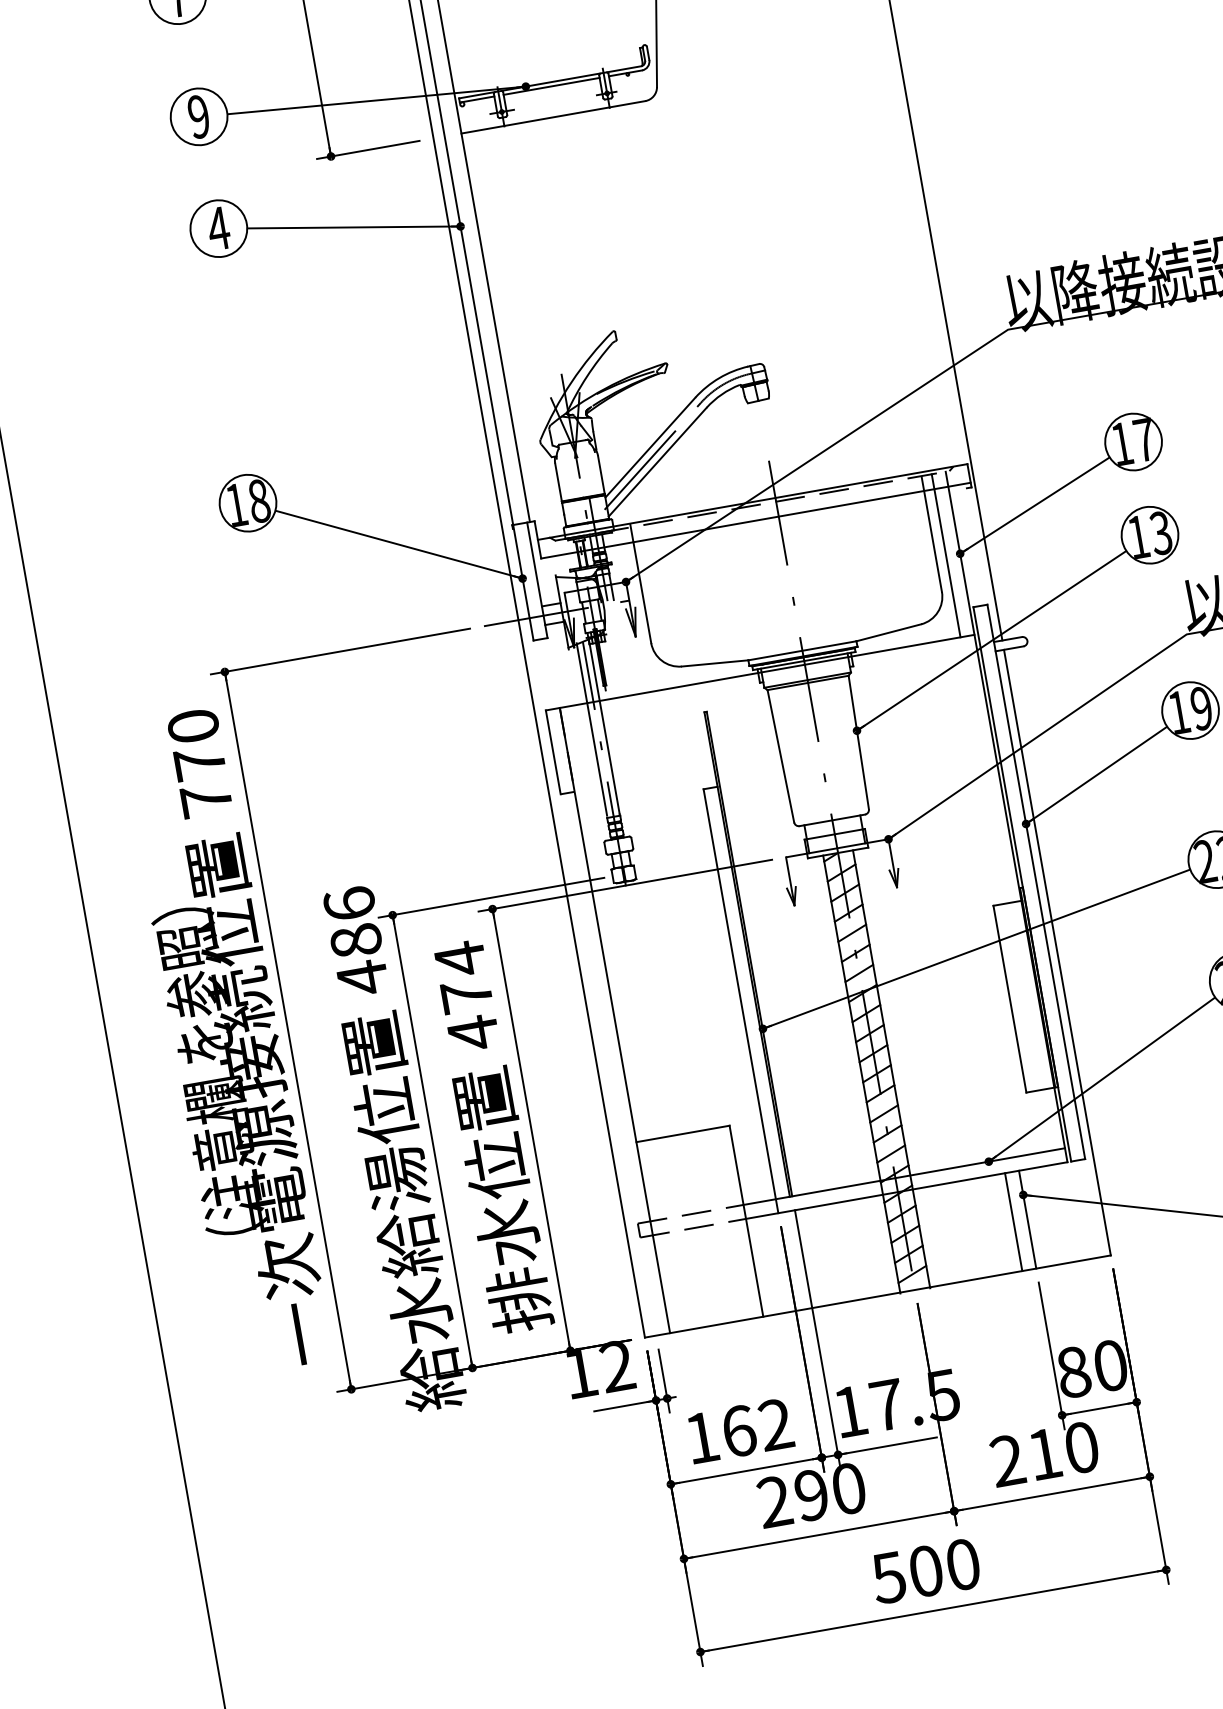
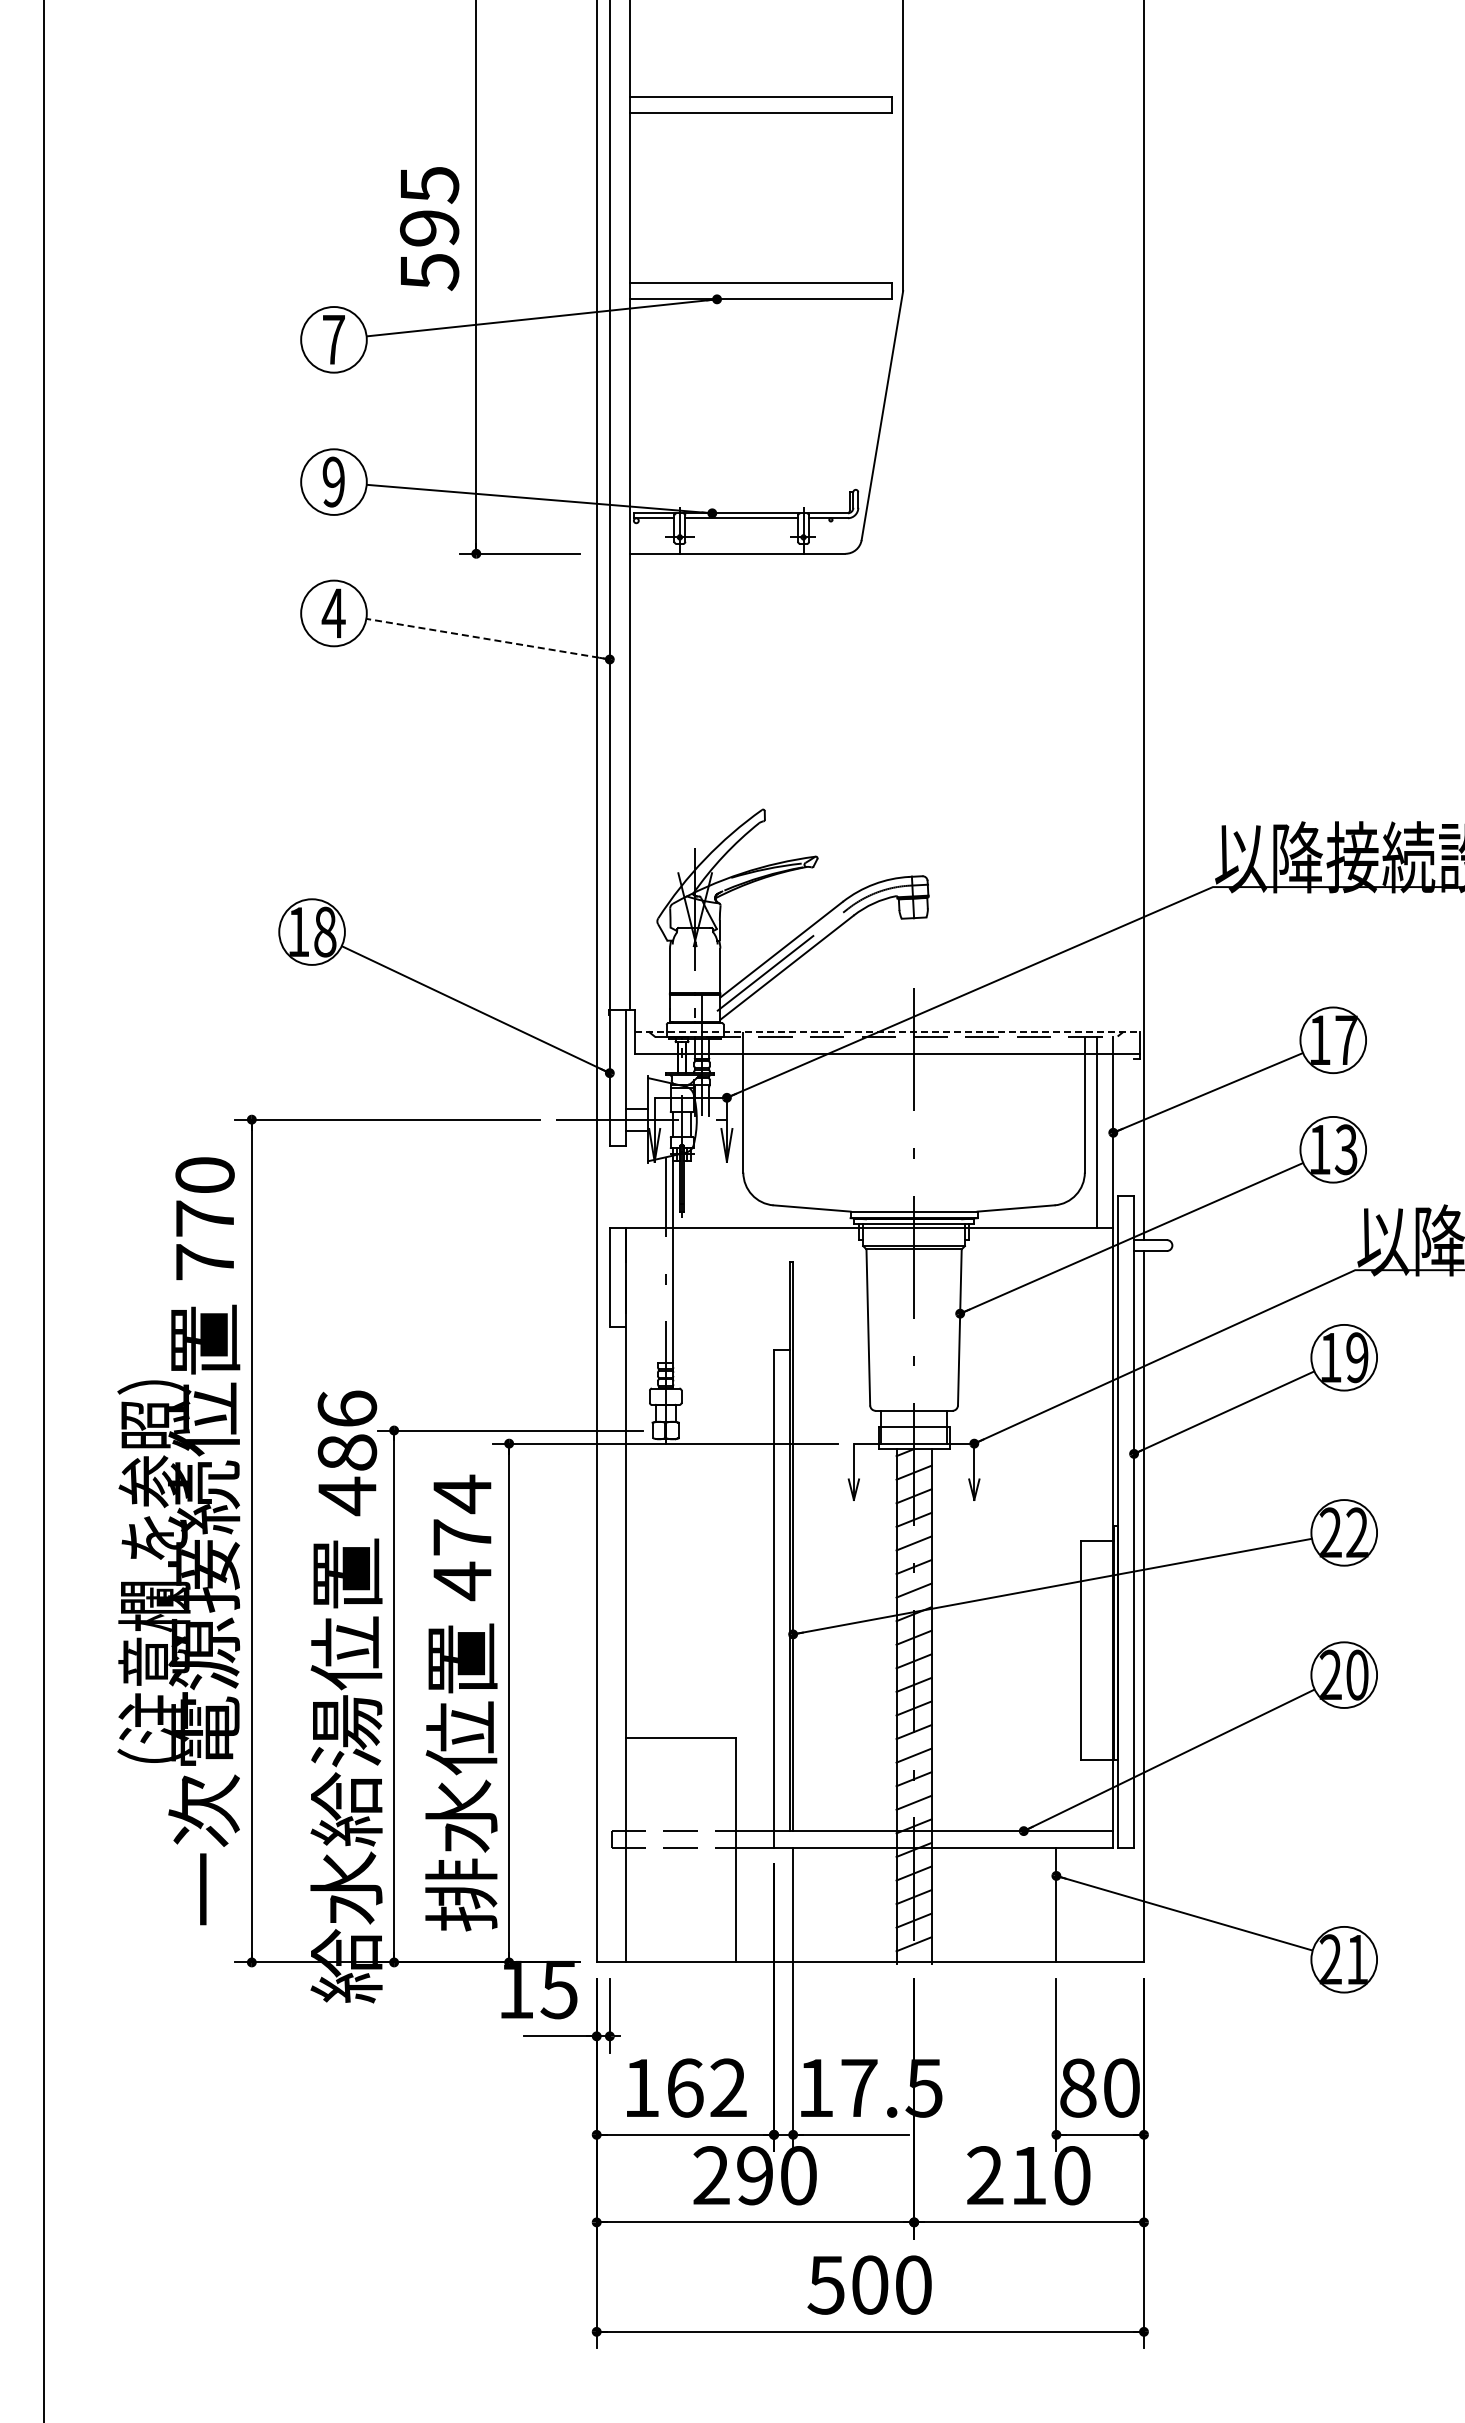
line: (353, 227) -> (487, 639), solid -> dashed
line: (752, 502) -> (887, 1032), solid -> dashed
line: (591, 729) -> (658, 1258), removed
line: (1013, 1221) -> (1039, 1904), removed
text: (616, 1366) -> (558, 1989), 12 -> 15

